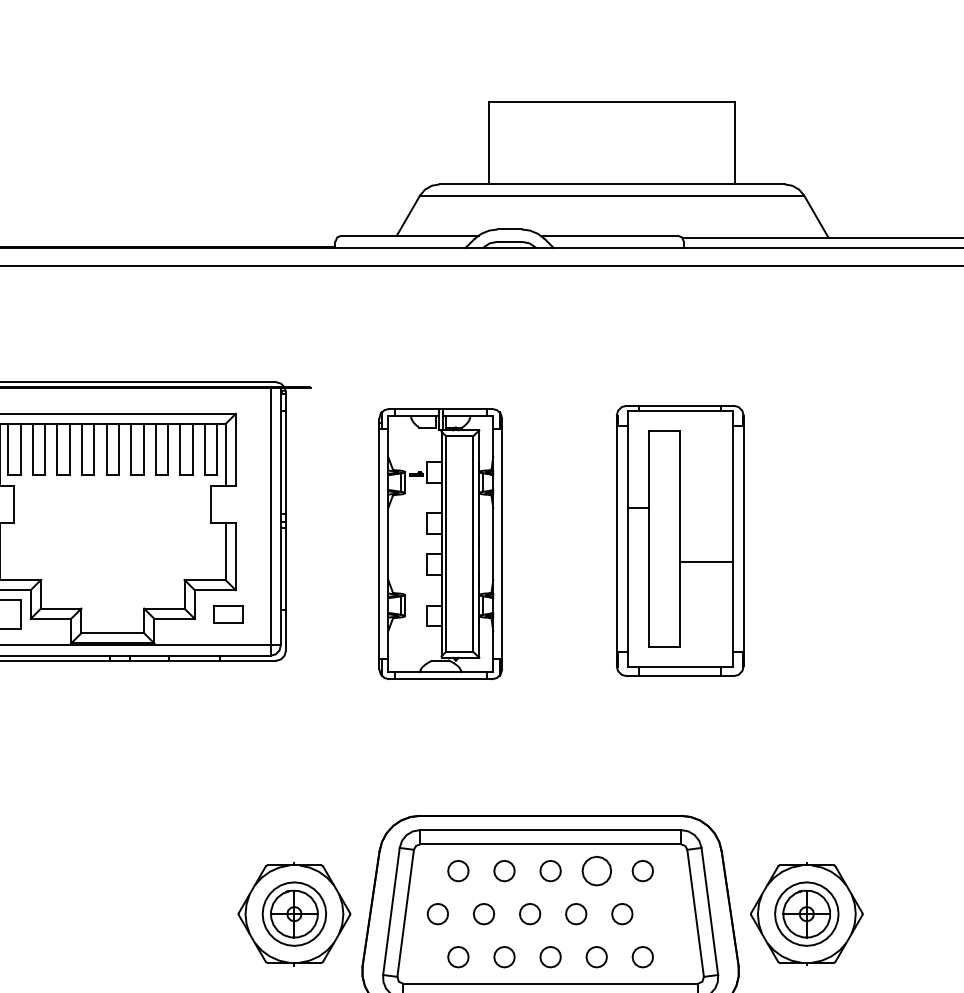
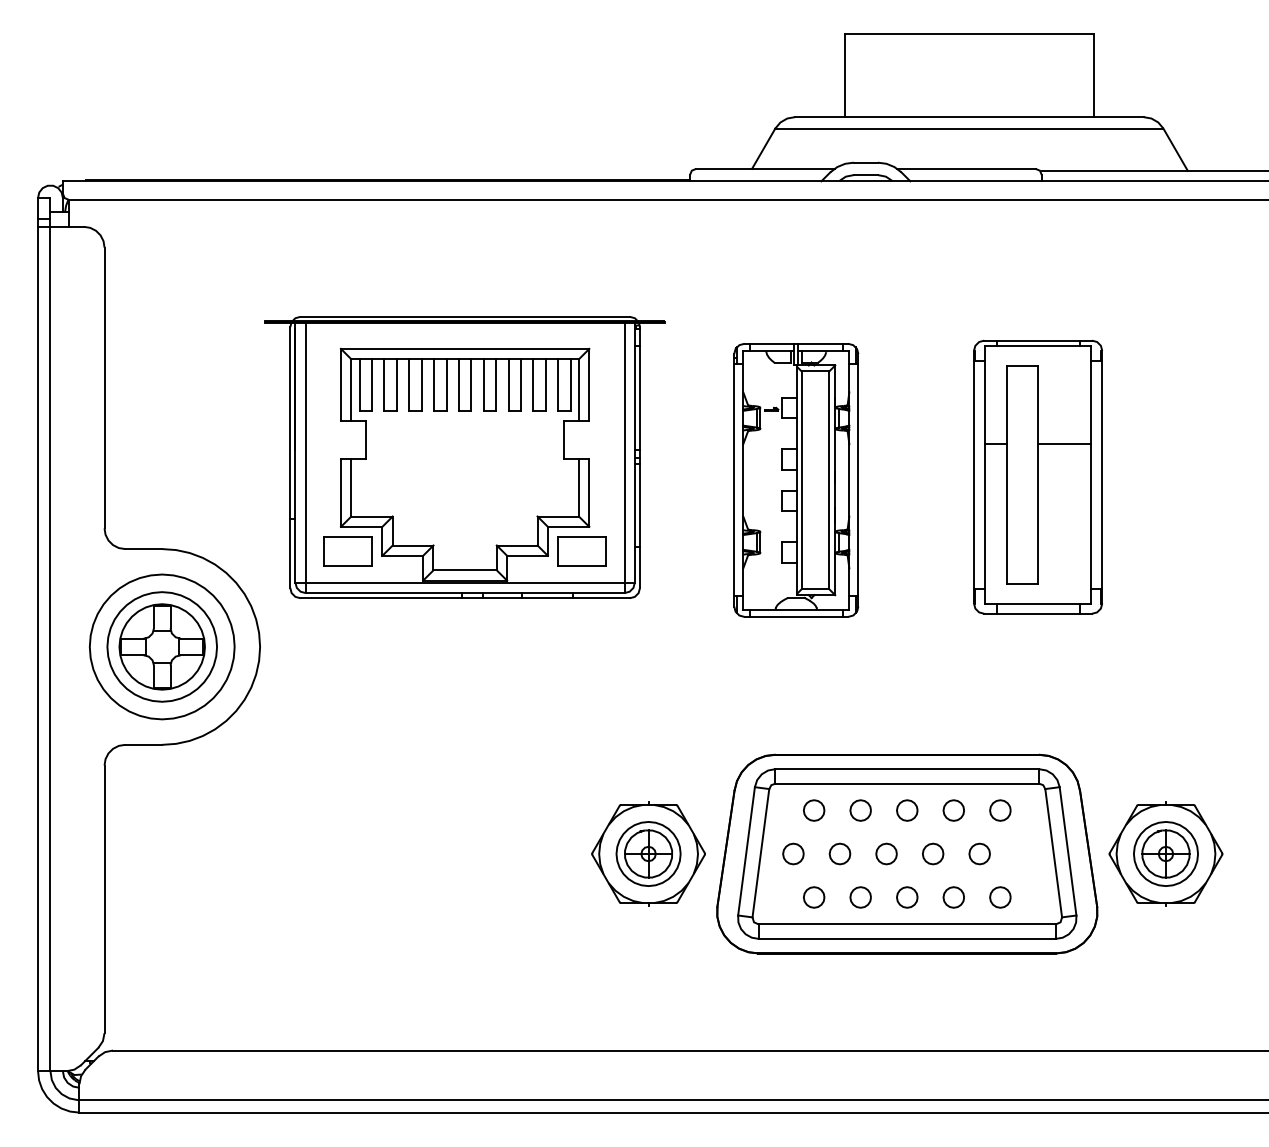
line: (706, 562) -> (1064, 444), moved
part: (228, 614) -> (581, 551), size x1.67
part: (596, 871) -> (953, 810), size x0.71

